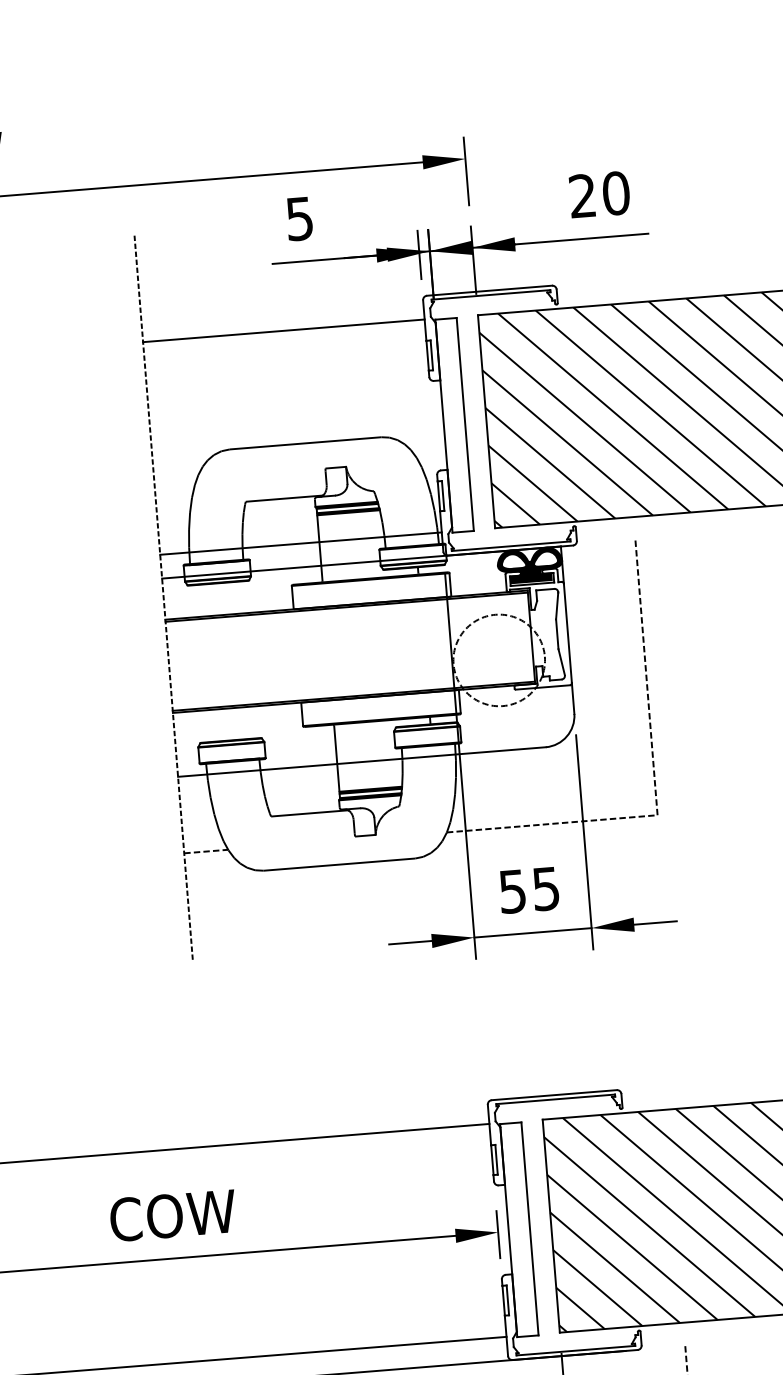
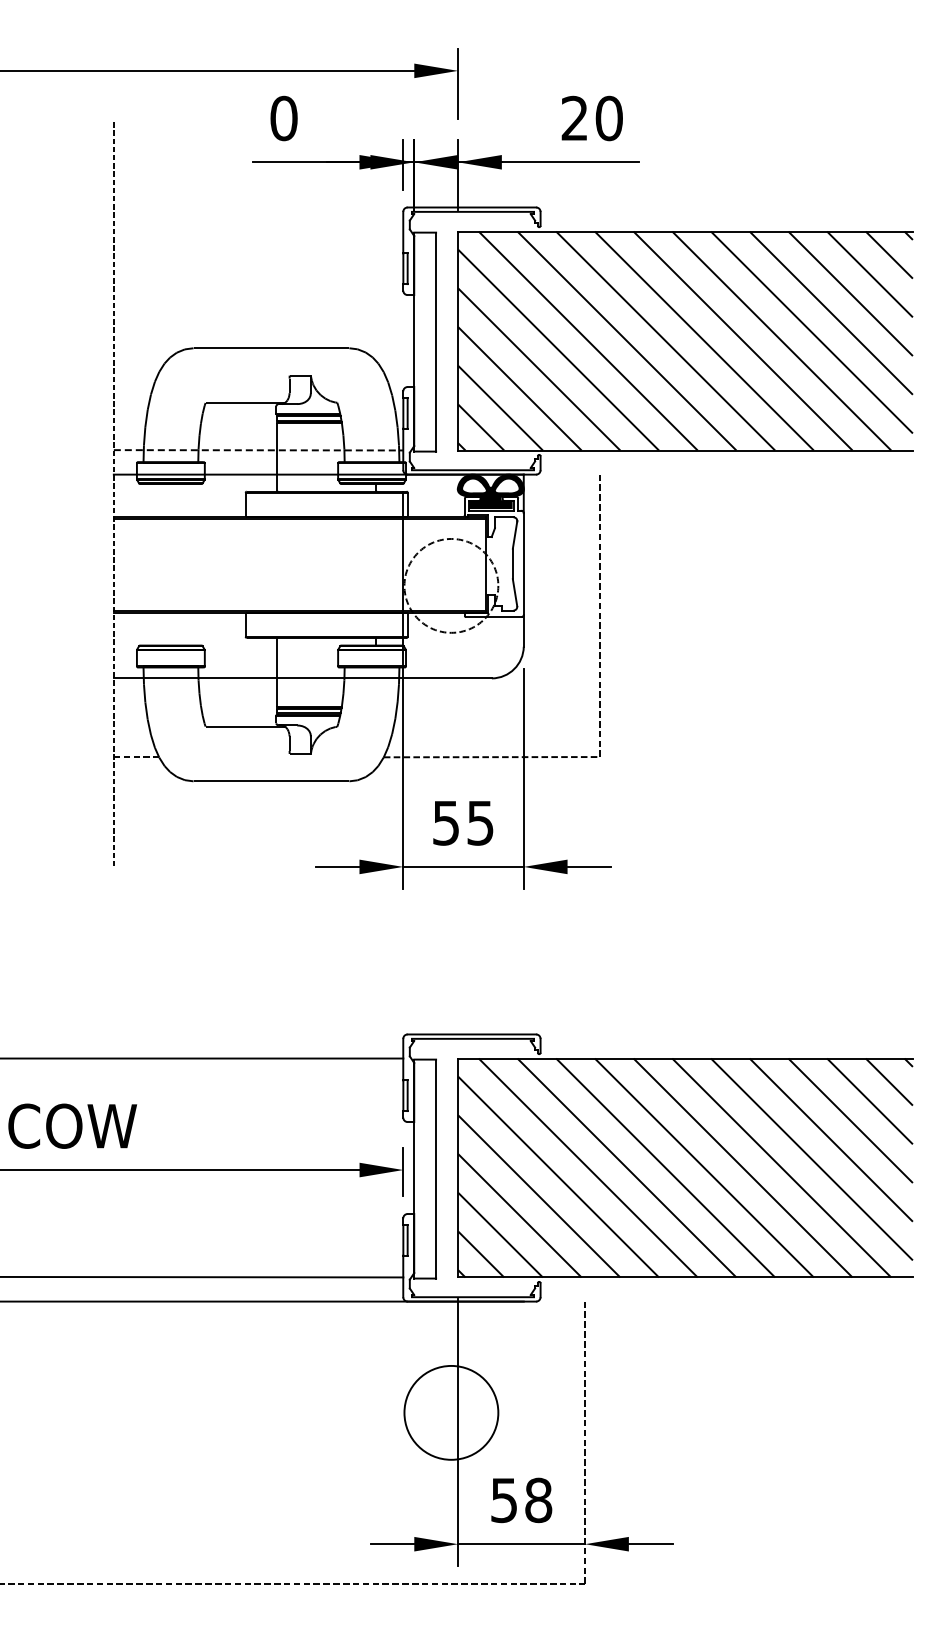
text: (299, 218) -> (283, 118), 5 -> 0
line: (283, 330) -> (258, 231), removed
line: (300, 543) -> (258, 450), solid -> dashed

